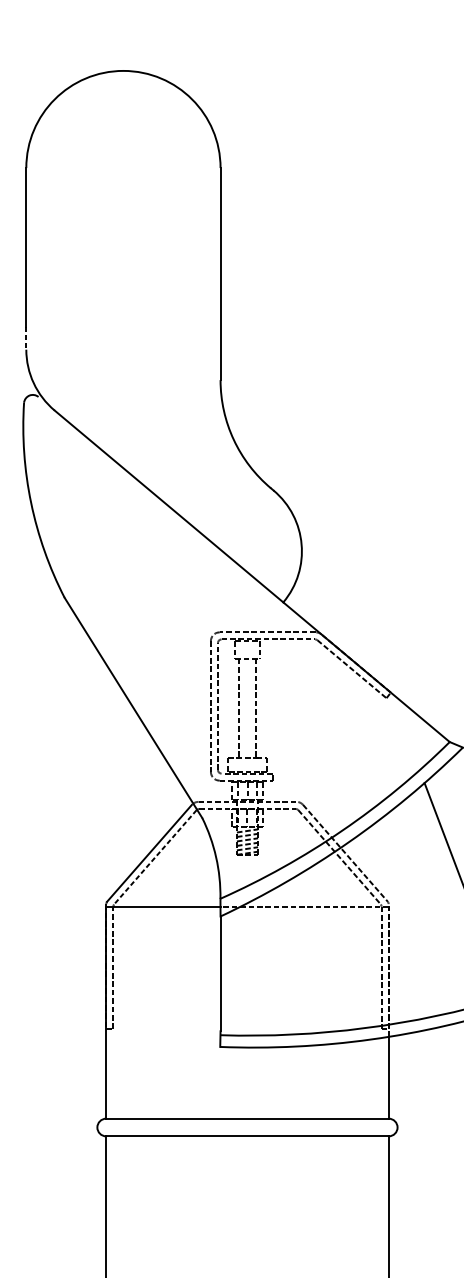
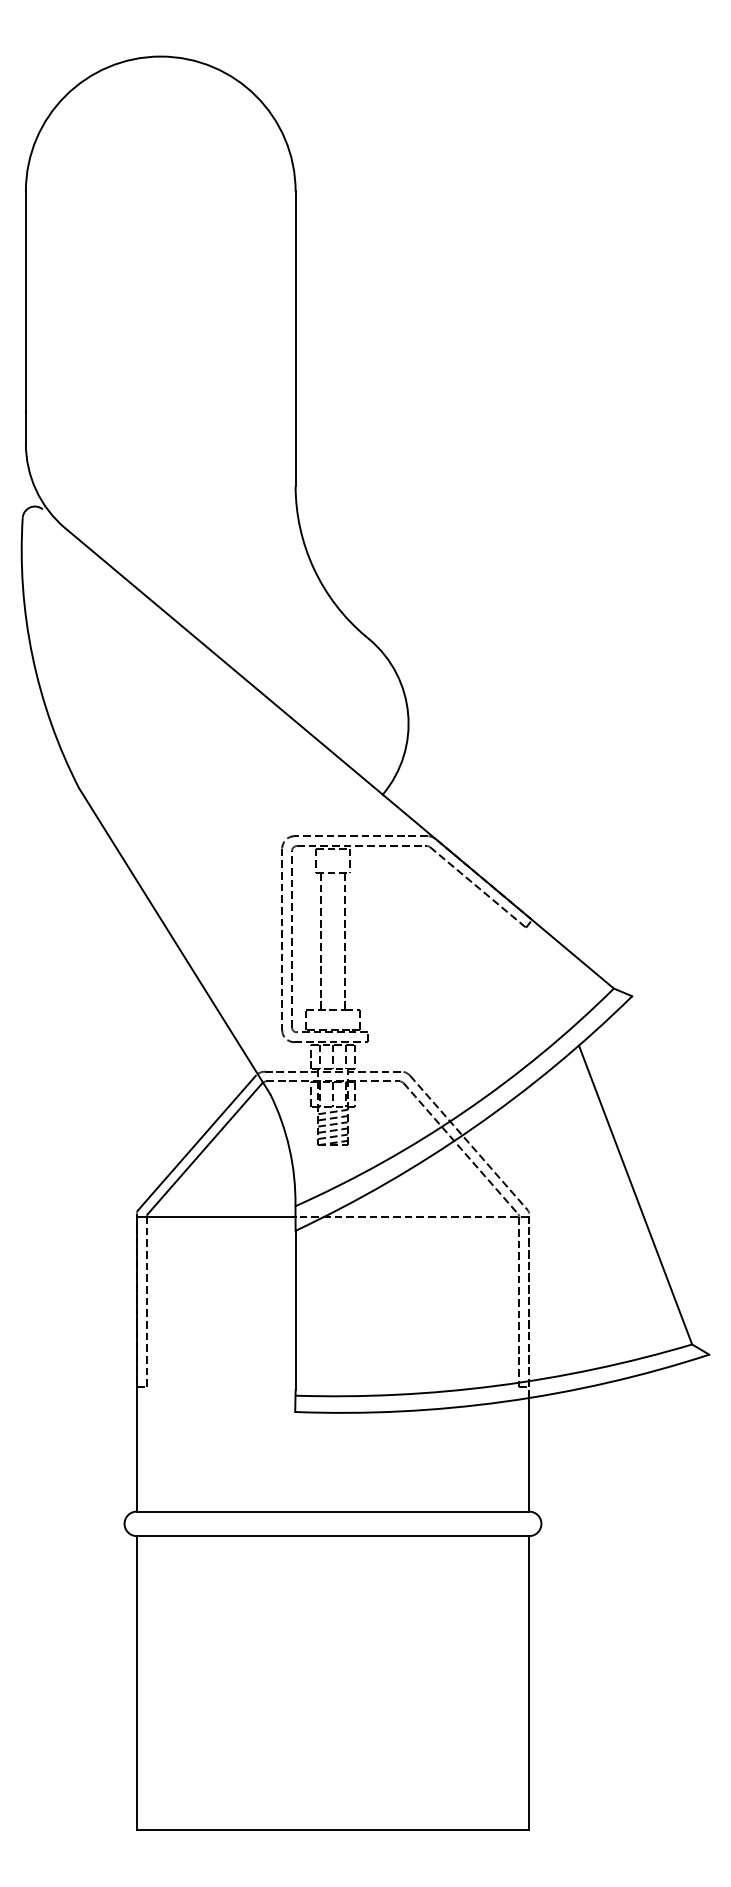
line: (26, 338) -> (25, 427), dashed -> solid
line: (154, 857) -> (204, 1148), dashed -> solid

